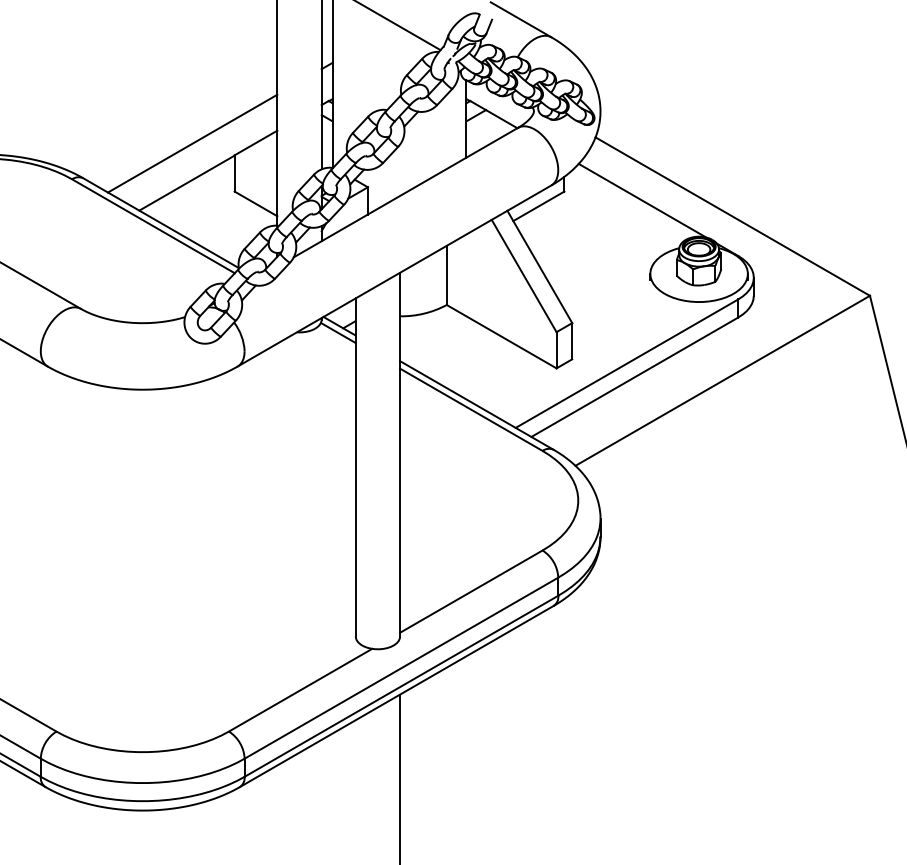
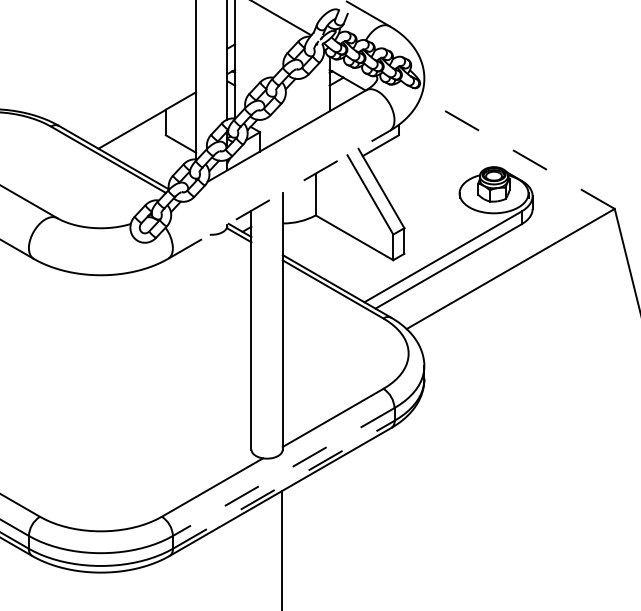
line: (192, 143) -> (136, 101), removed
line: (642, 200) -> (454, 141), removed
line: (732, 216) -> (517, 152), solid -> dashed
line: (395, 275) -> (279, 194), solid -> dashed
line: (401, 668) -> (283, 472), solid -> dashed
line: (401, 686) -> (283, 484), solid -> dashed

